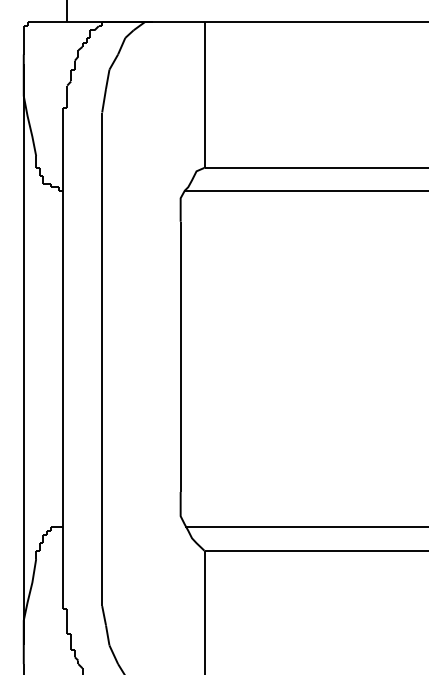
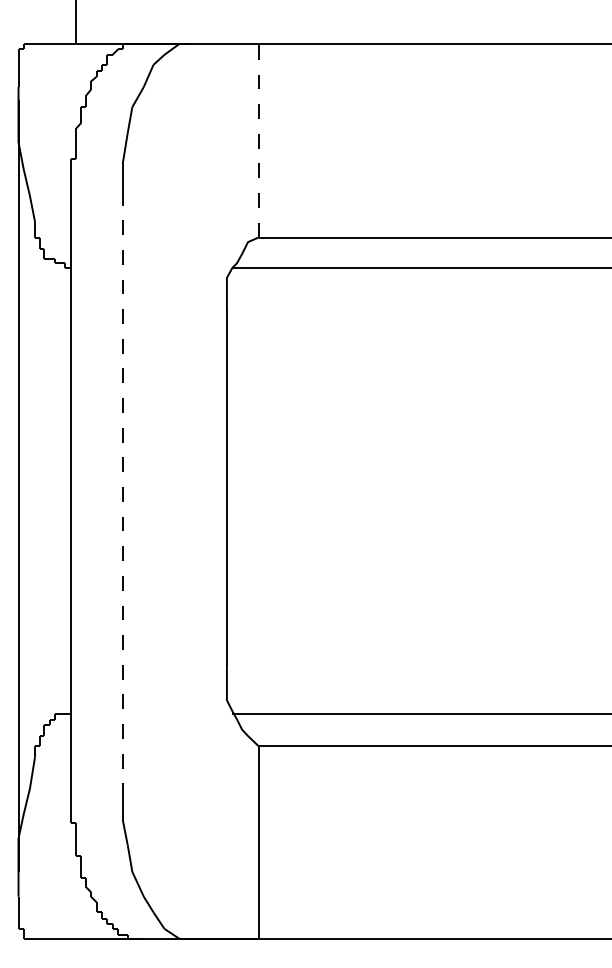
line: (204, 94) -> (258, 140), solid -> dashed
line: (102, 357) -> (122, 489), solid -> dashed

